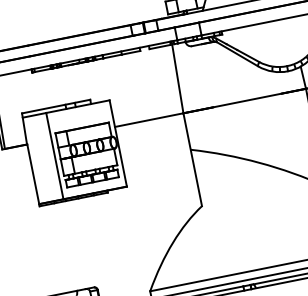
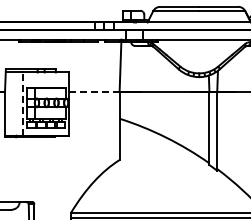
line: (149, 119) -> (94, 91), solid -> dashed
line: (54, 156) -> (22, 104), solid -> dashed

